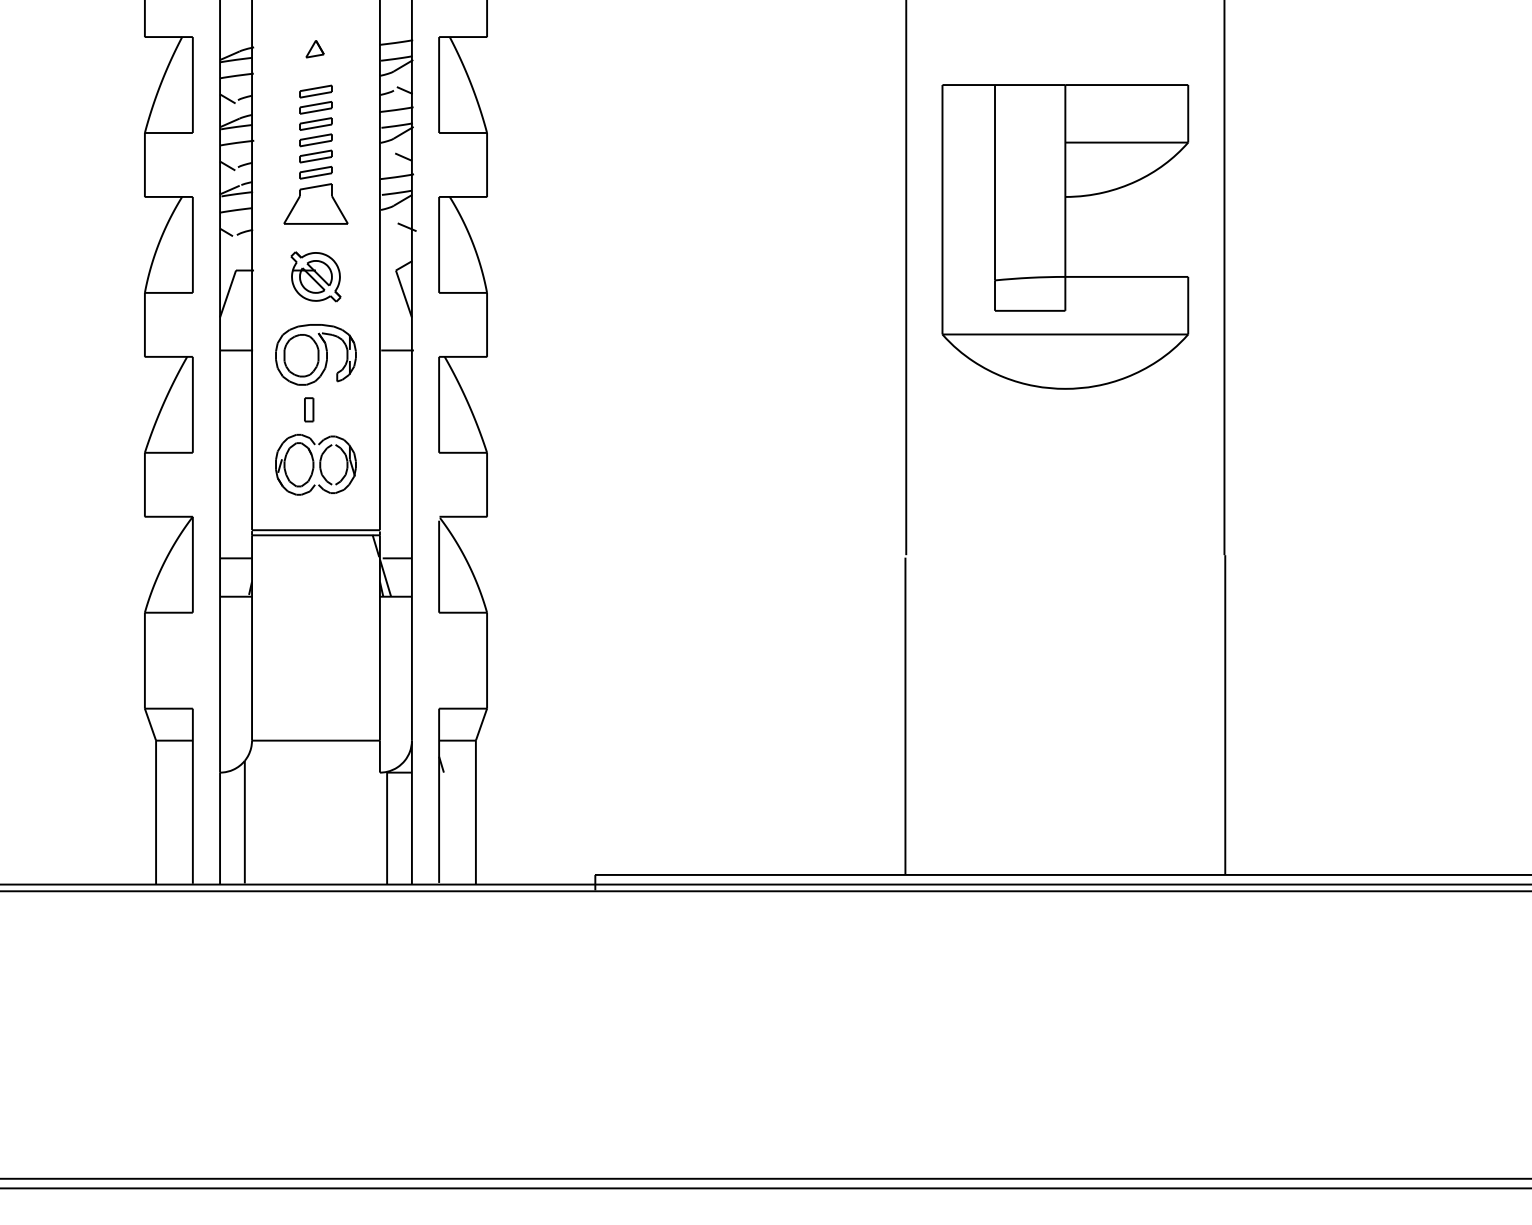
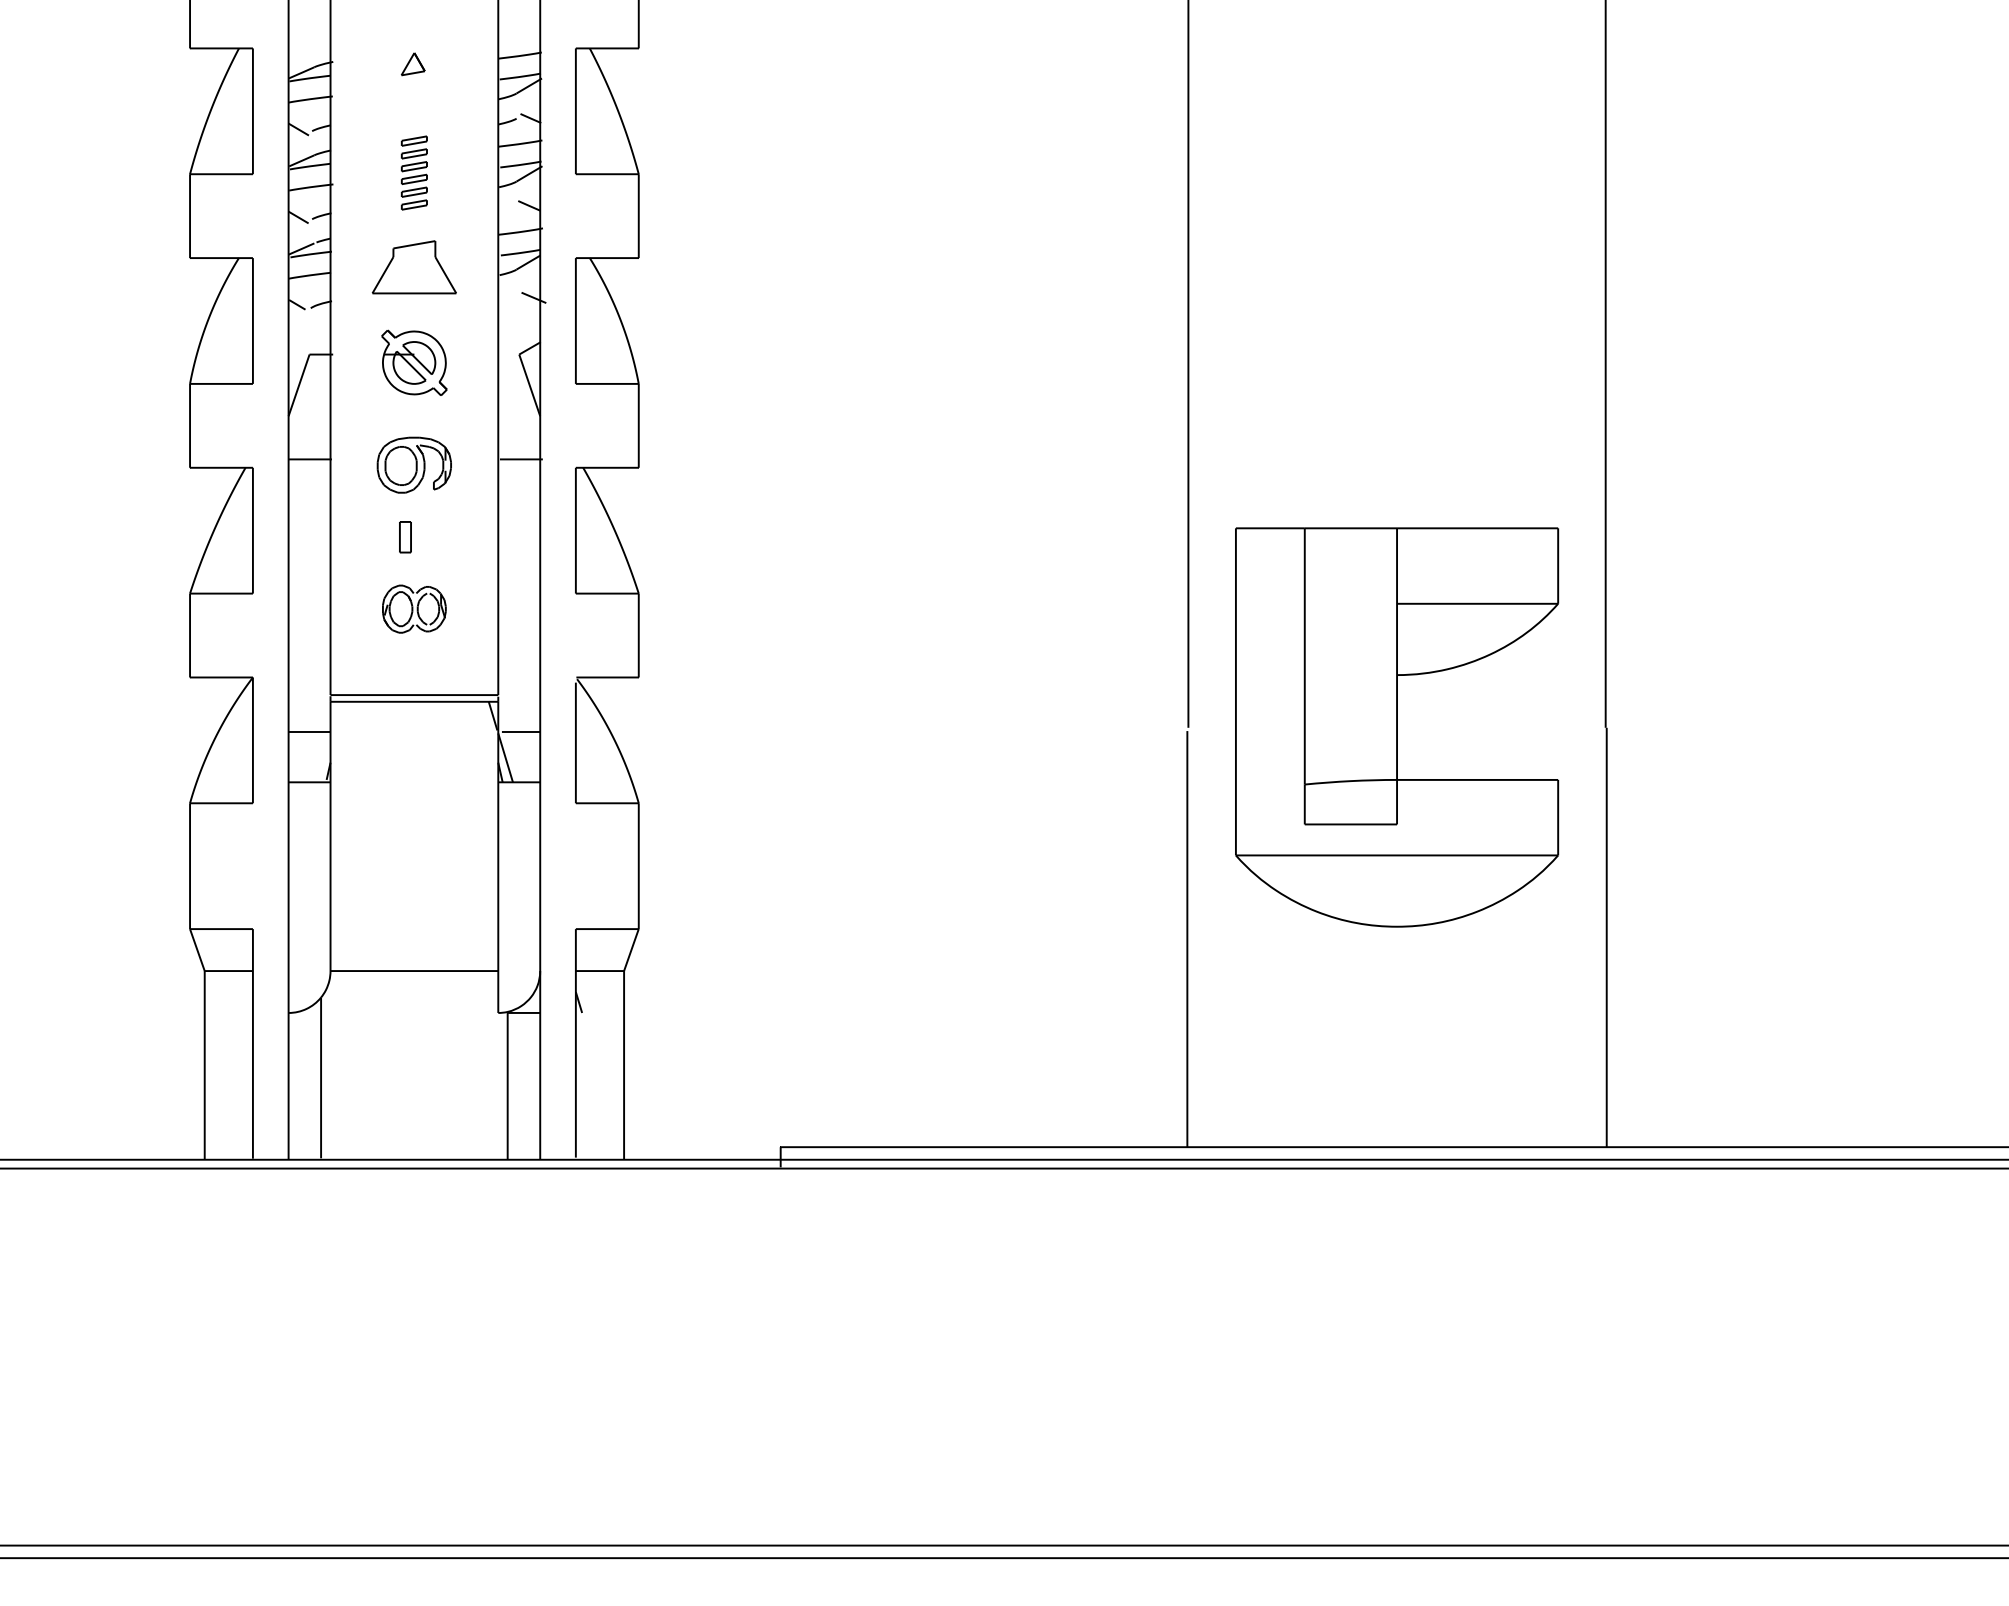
part: (315, 131) -> (413, 172), size x0.6
part: (1065, 236) -> (1397, 726), moved
part: (315, 354) -> (413, 464), size x0.7
part: (315, 464) -> (413, 608), size x0.6

